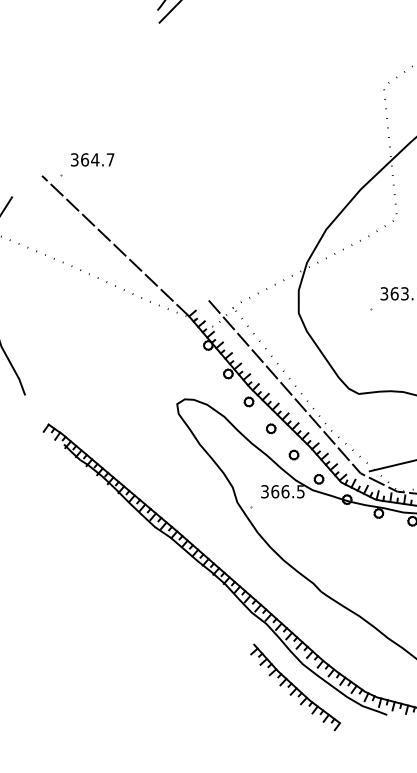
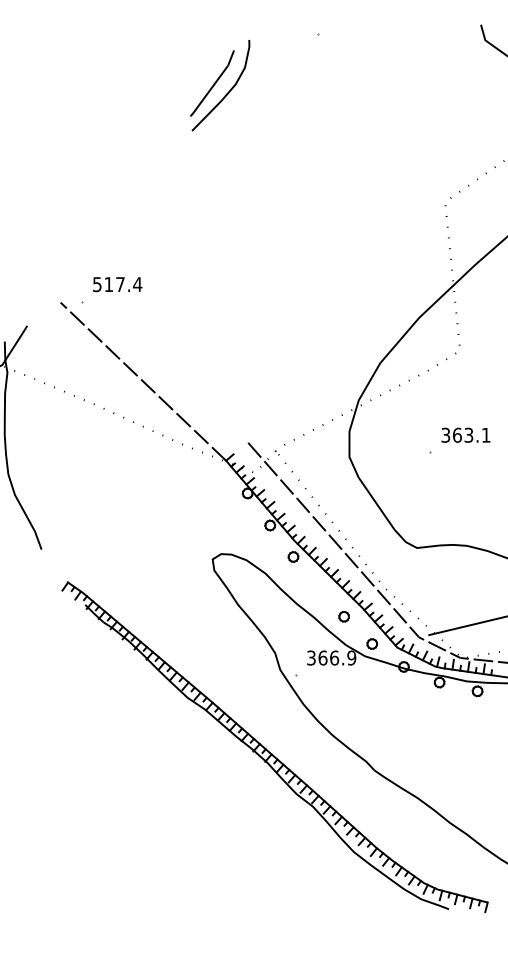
text: (92, 159) -> (117, 284), 364.7 -> 517.4
part: (271, 428) -> (318, 586), removed
text: (300, 491) -> (351, 657), 366.5 -> 366.9
part: (295, 687) -> (345, 878), removed

